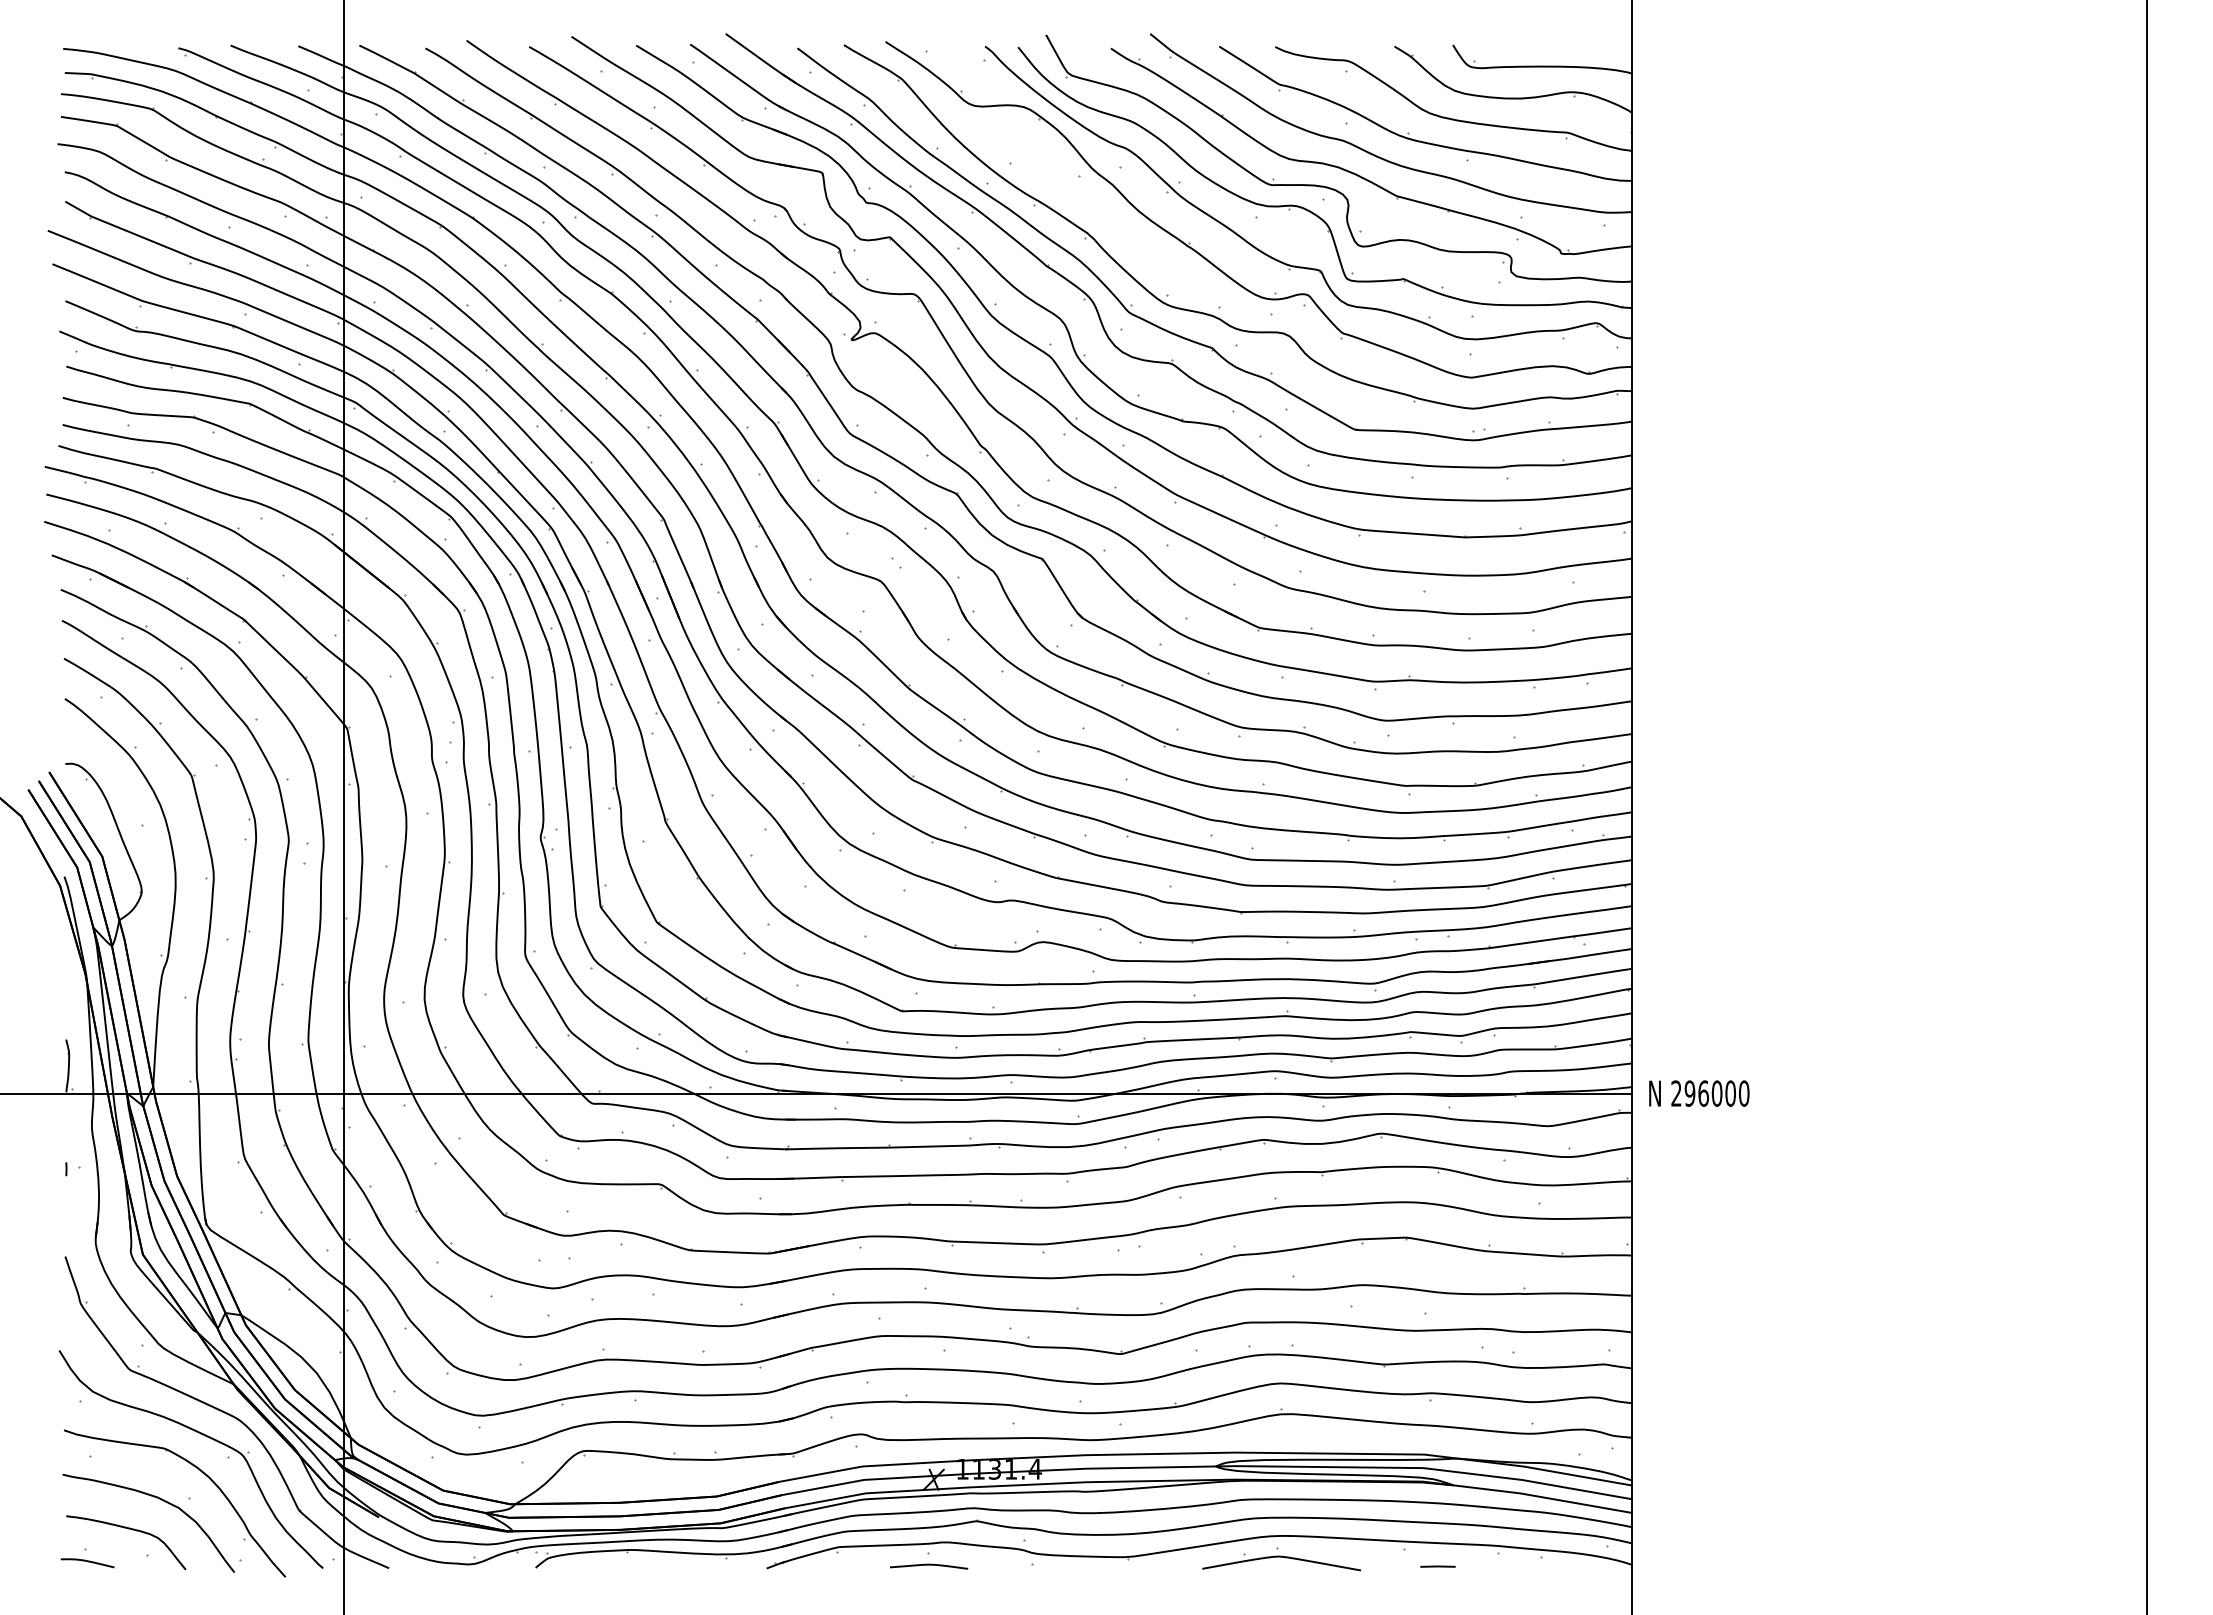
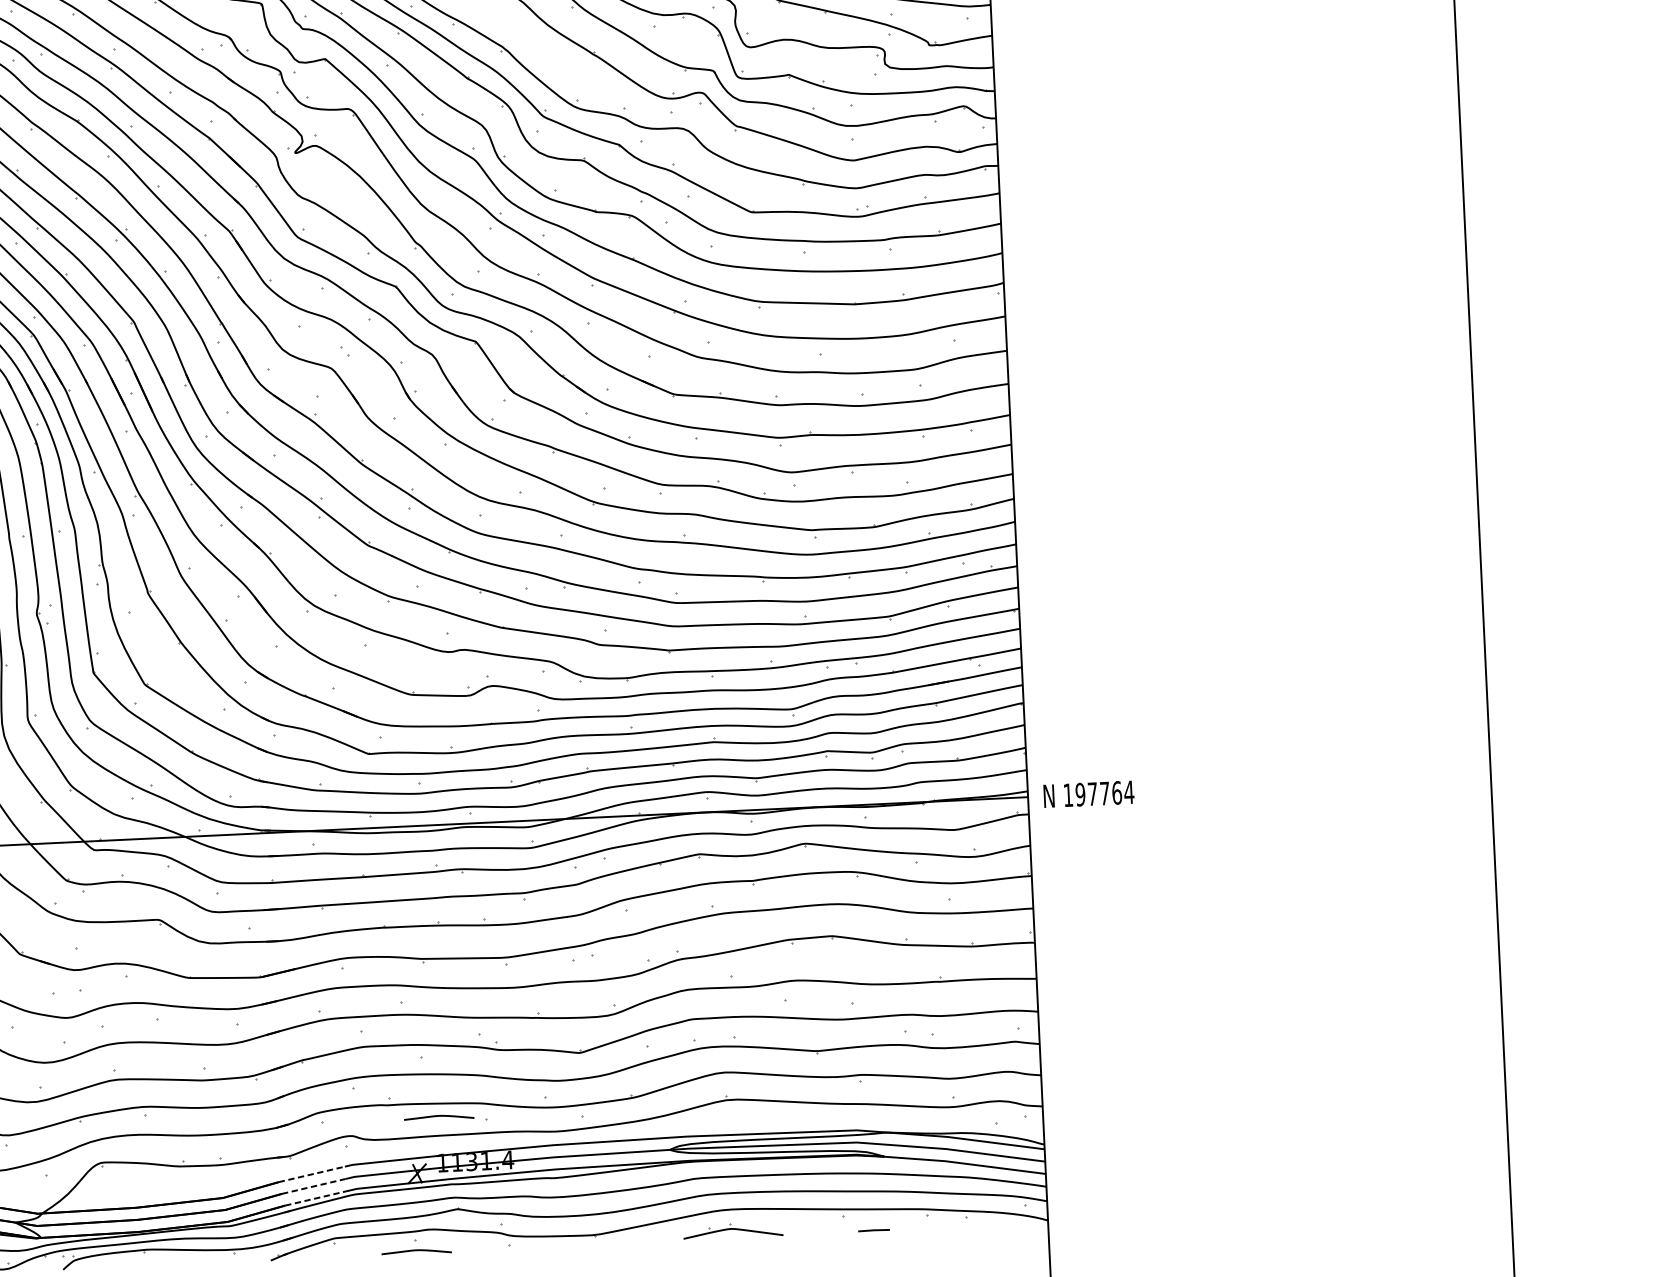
text: (1710, 1093) -> (1098, 793), 296000 -> 197764
curve: (961, 1417) -> (439, 1116), added
line: (816, 1474) -> (311, 1174), solid -> dashed
line: (818, 1488) -> (314, 1186), solid -> dashed
line: (819, 1501) -> (315, 1198), solid -> dashed
part: (1281, 1559) -> (733, 1230), size x0.7

